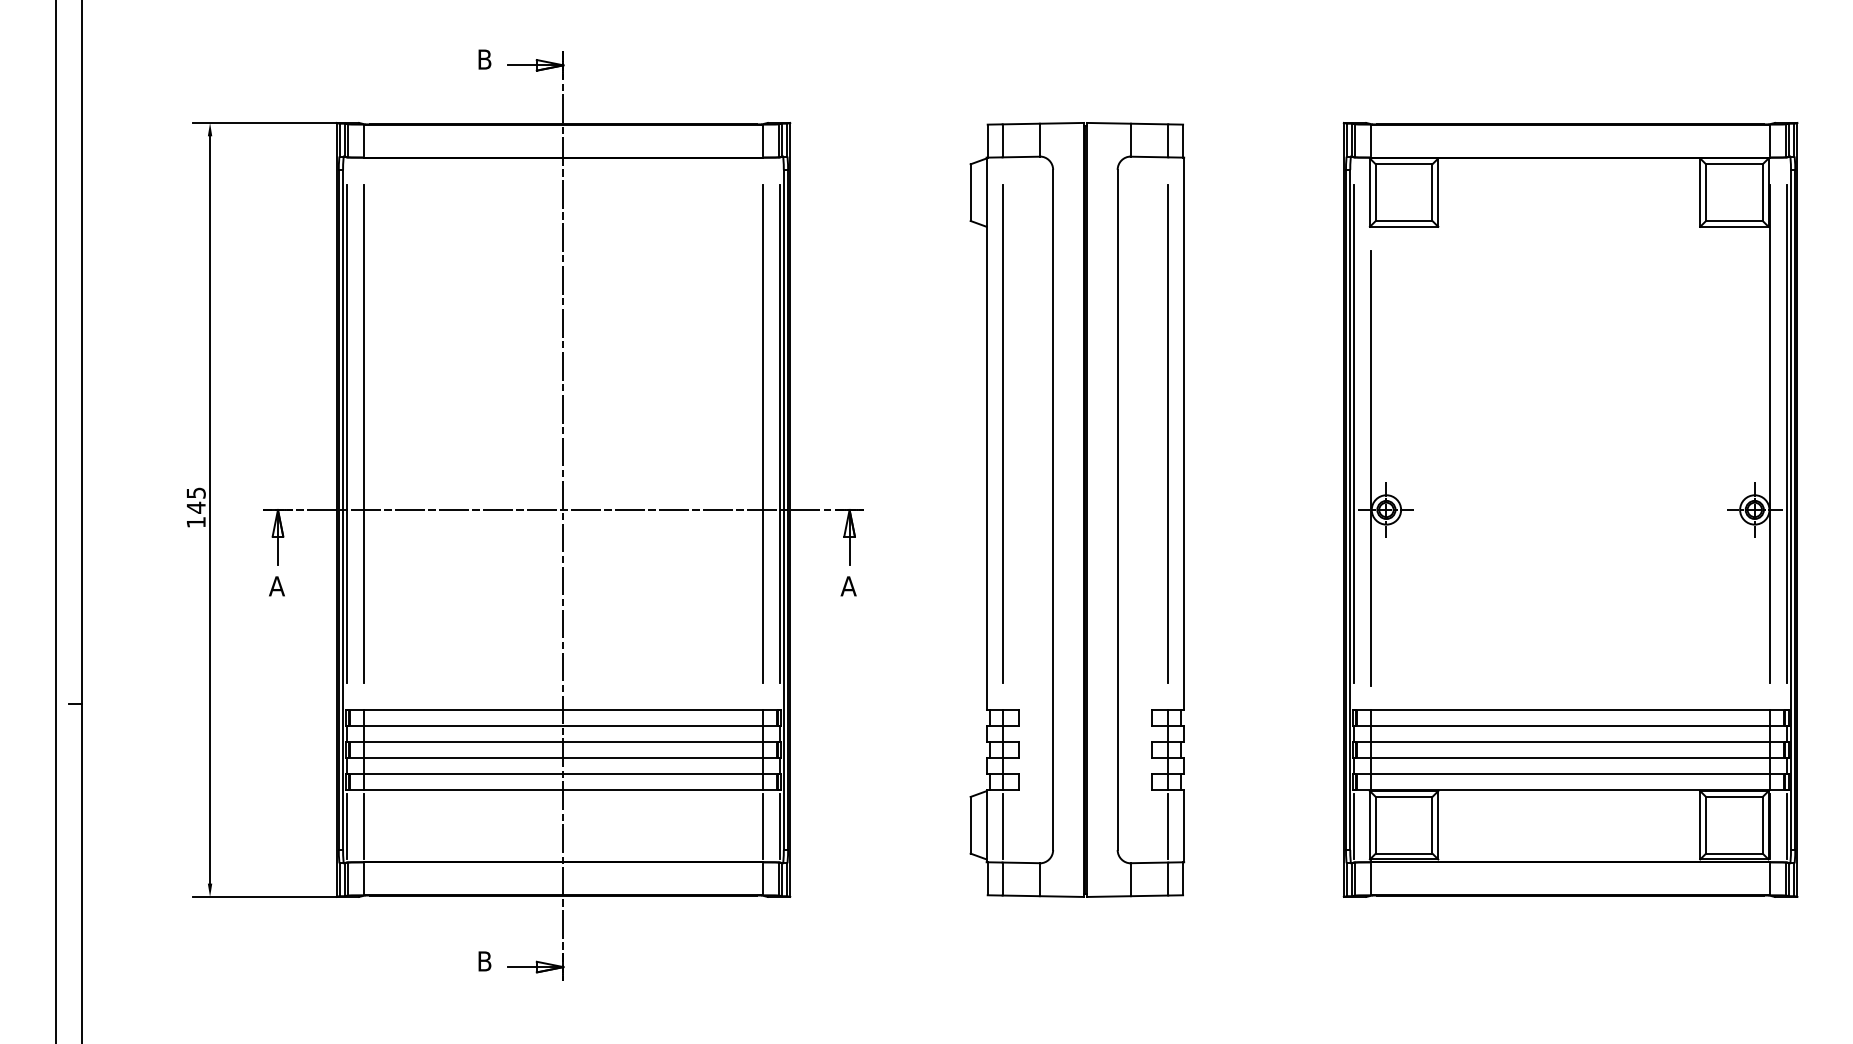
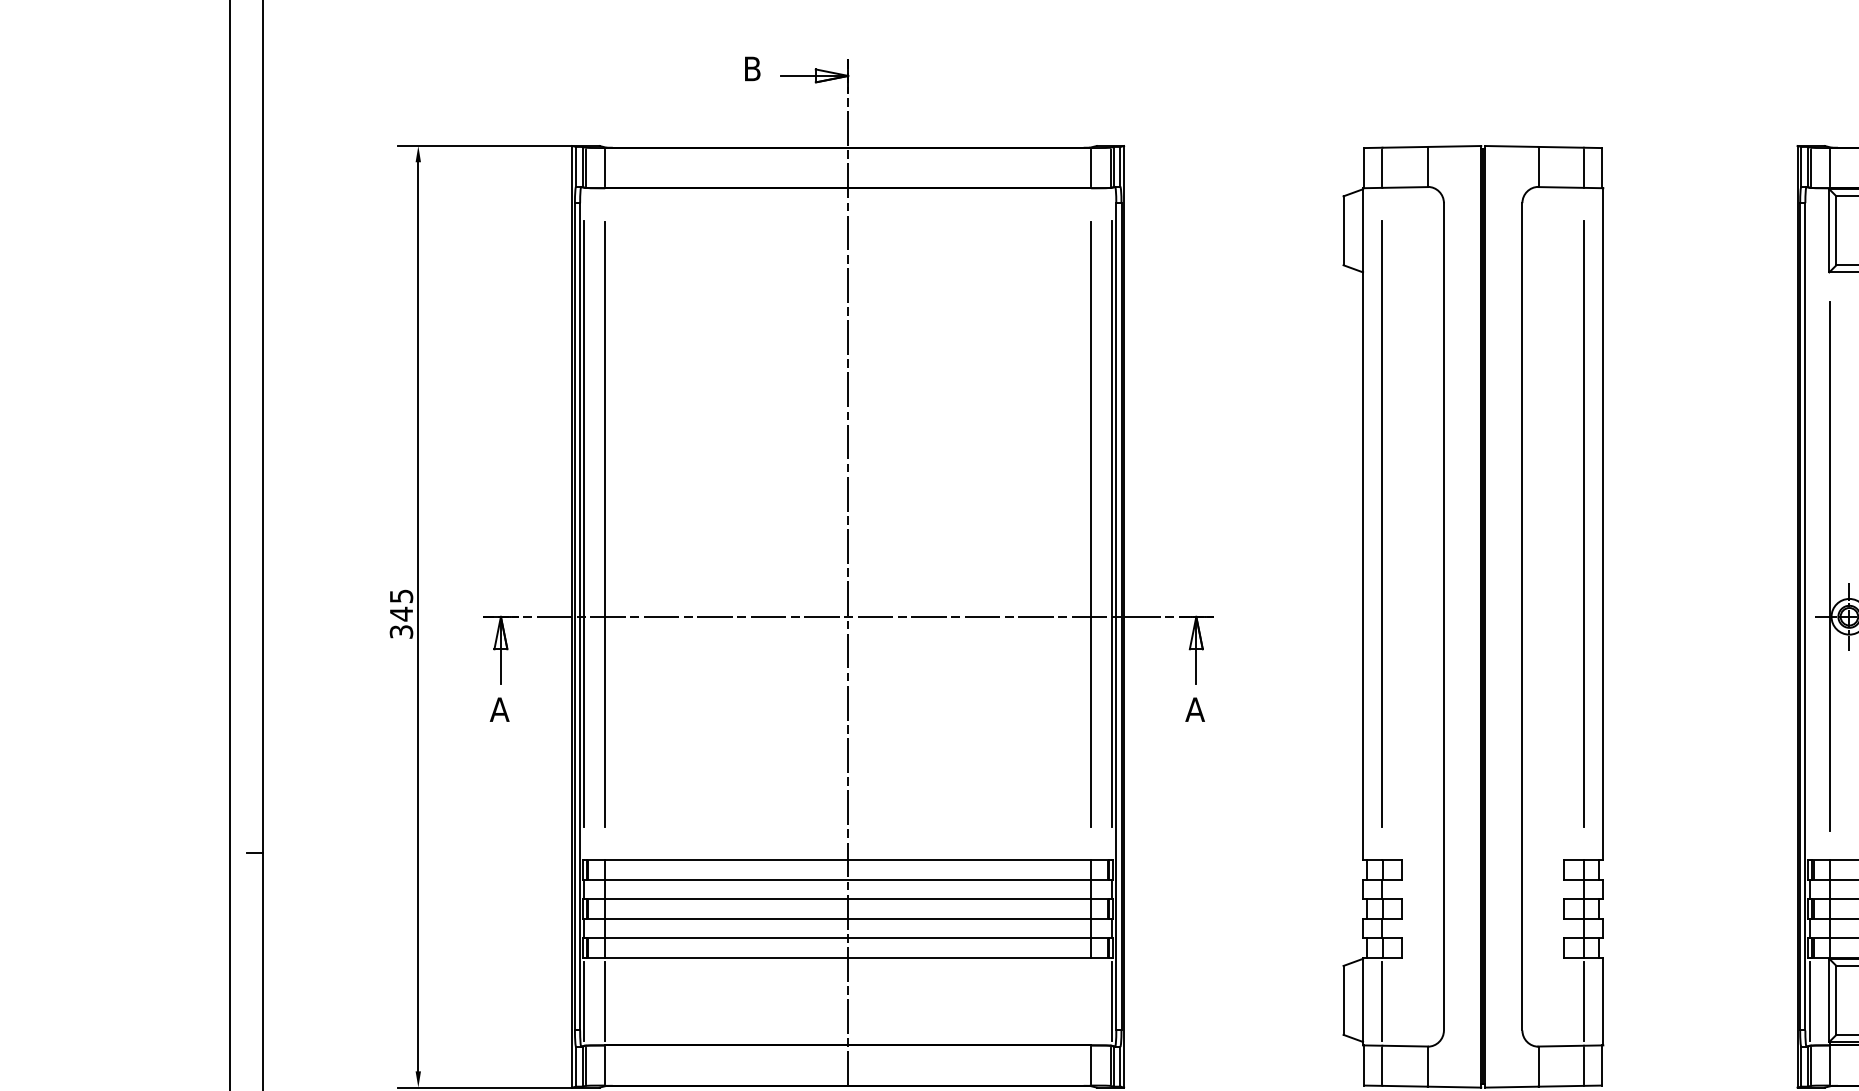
line: (1353, 433) -> (1809, 523), removed
text: (195, 522) -> (400, 632), 145 -> 345
line: (763, 825) -> (1091, 1000), removed

